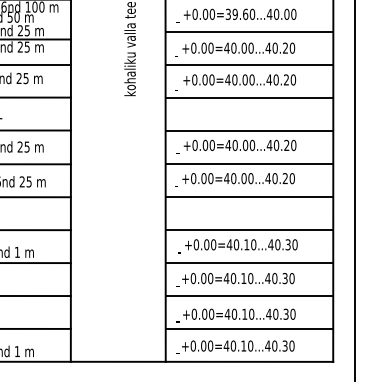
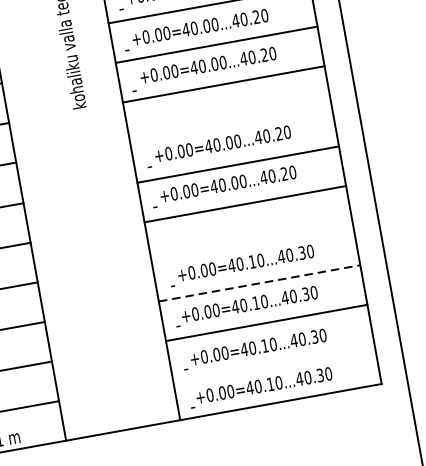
line: (249, 130) -> (230, 123), removed
line: (249, 230) -> (252, 244), removed
line: (249, 263) -> (259, 283), solid -> dashed
line: (249, 328) -> (273, 361), removed

